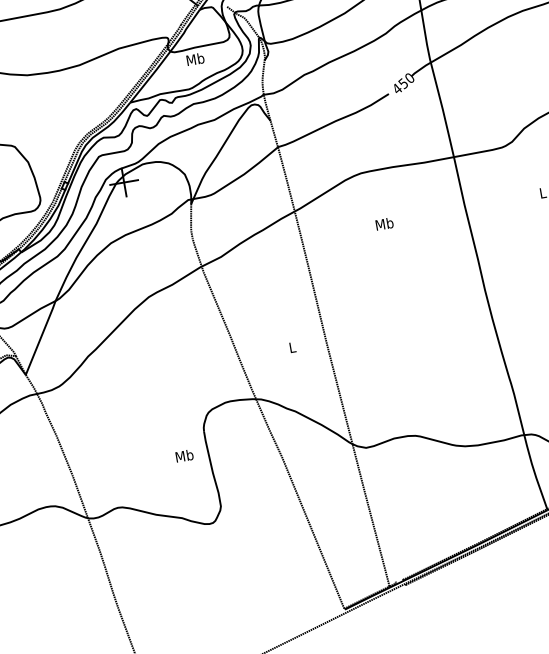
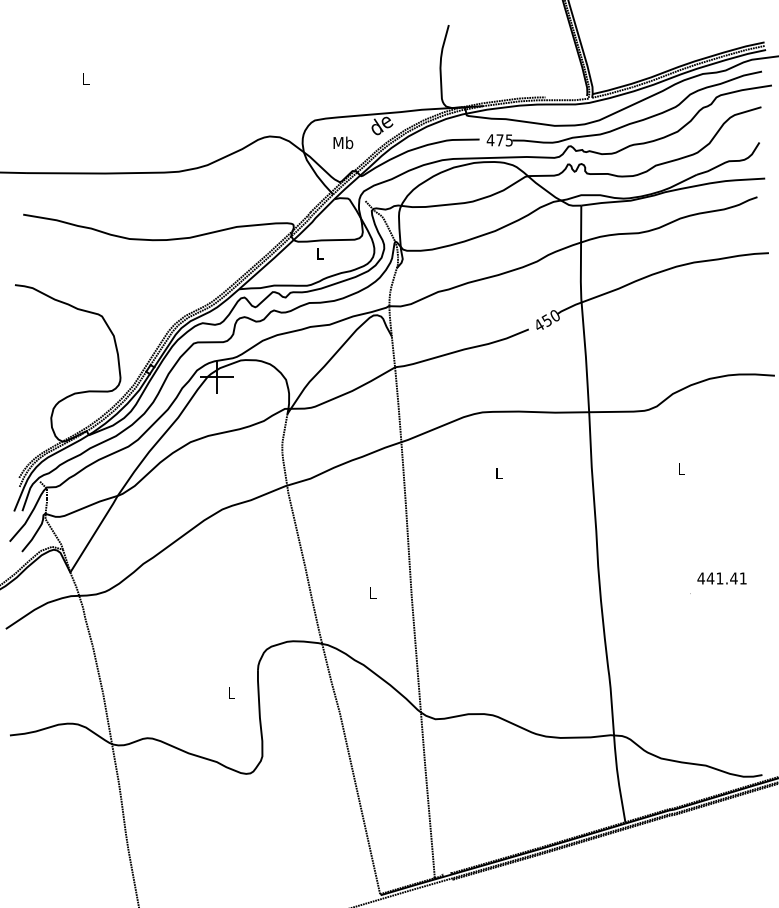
text: (194, 59) -> (319, 253), Mb -> L
text: (384, 224) -> (498, 473), Mb -> L
text: (184, 456) -> (231, 693), Mb -> L

